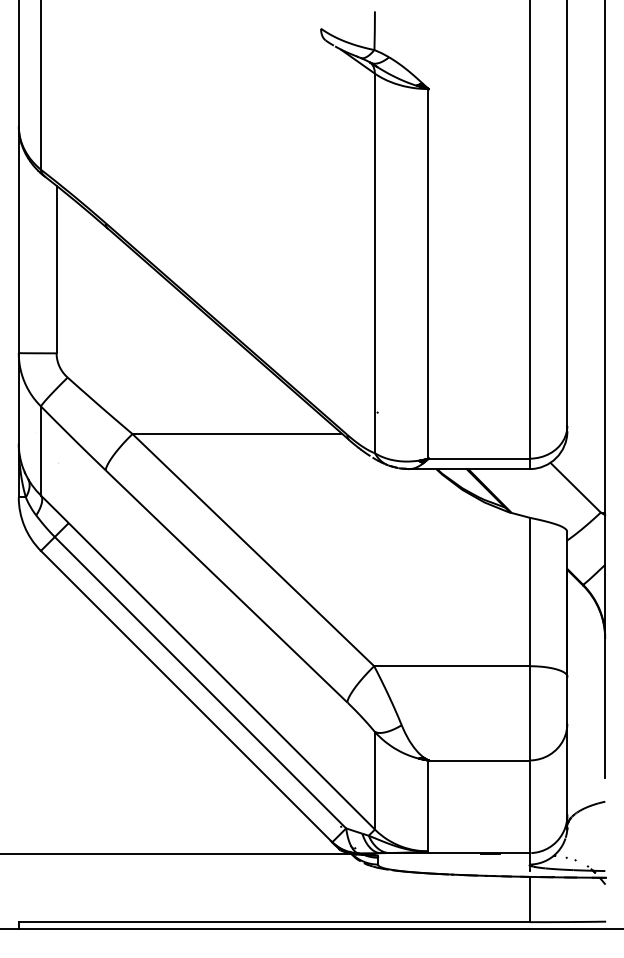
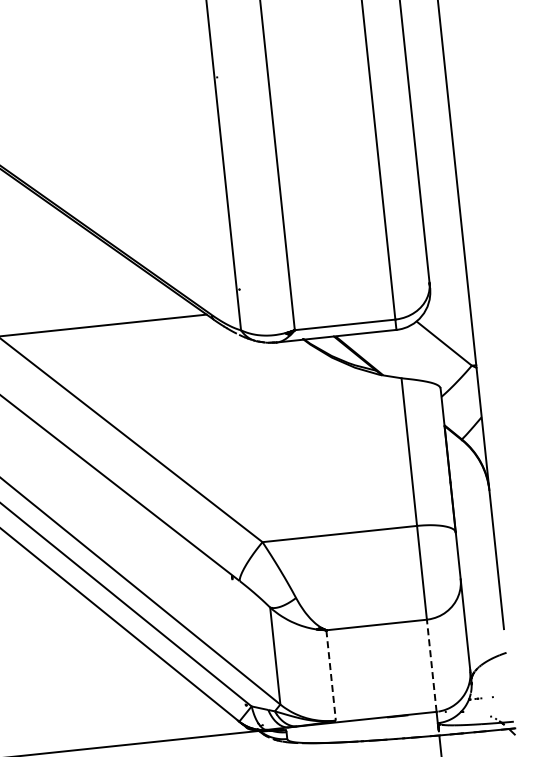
line: (428, 806) -> (331, 676), solid -> dashed
line: (529, 806) -> (431, 665), solid -> dashed
part: (570, 858) -> (477, 712), removed

